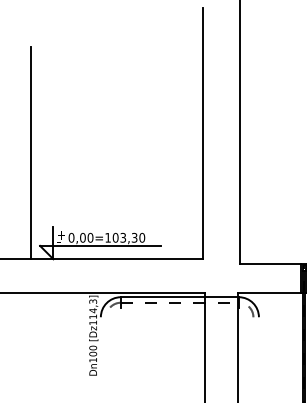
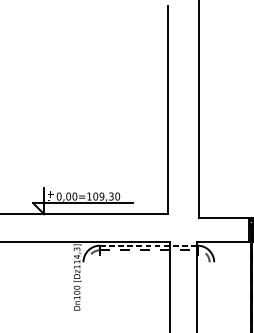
line: (30, 152) -> (25, 125), removed
text: (123, 237) -> (102, 196), 0,00=103,30 -> 0,00=109,30
line: (180, 297) -> (149, 245), solid -> dashed

